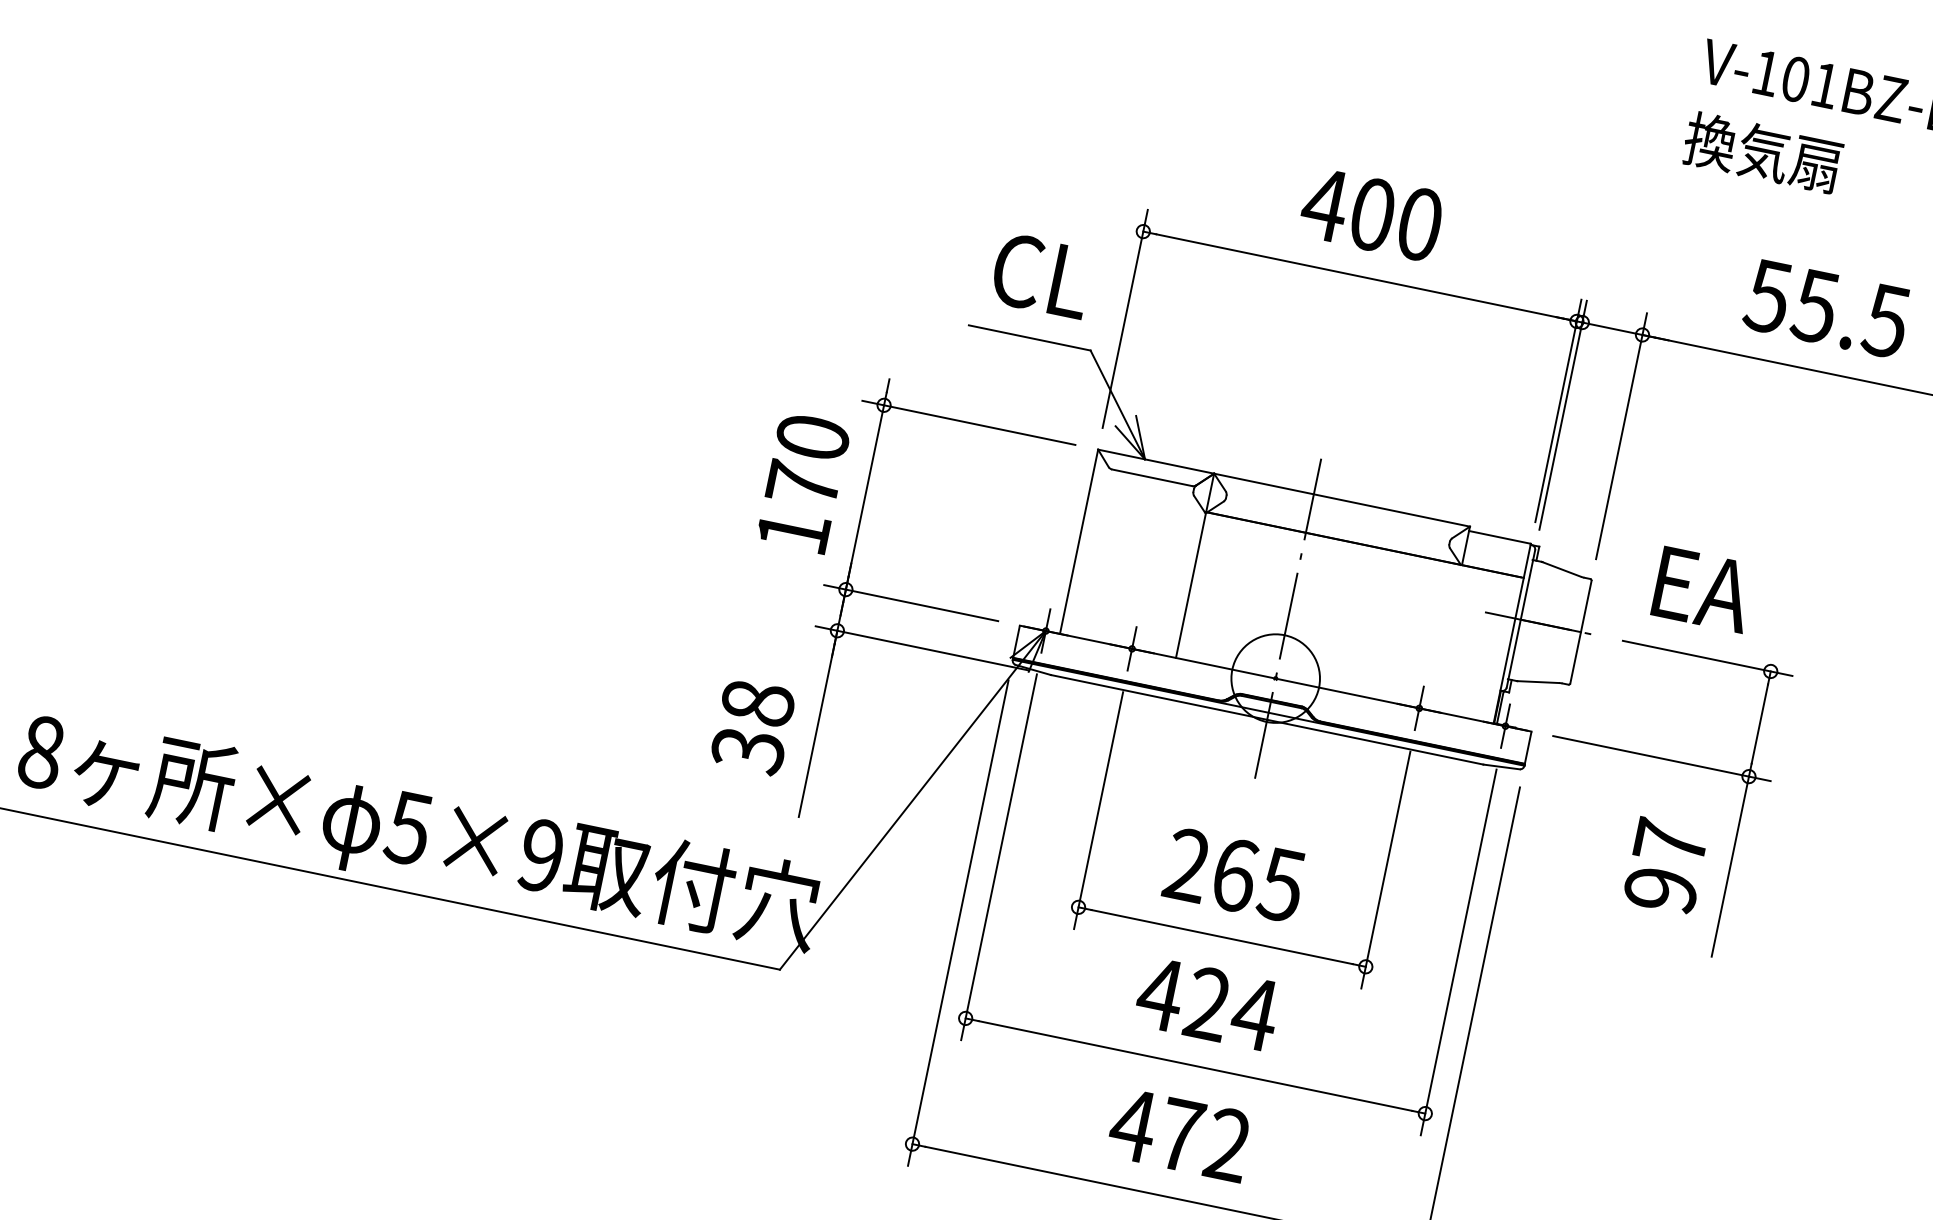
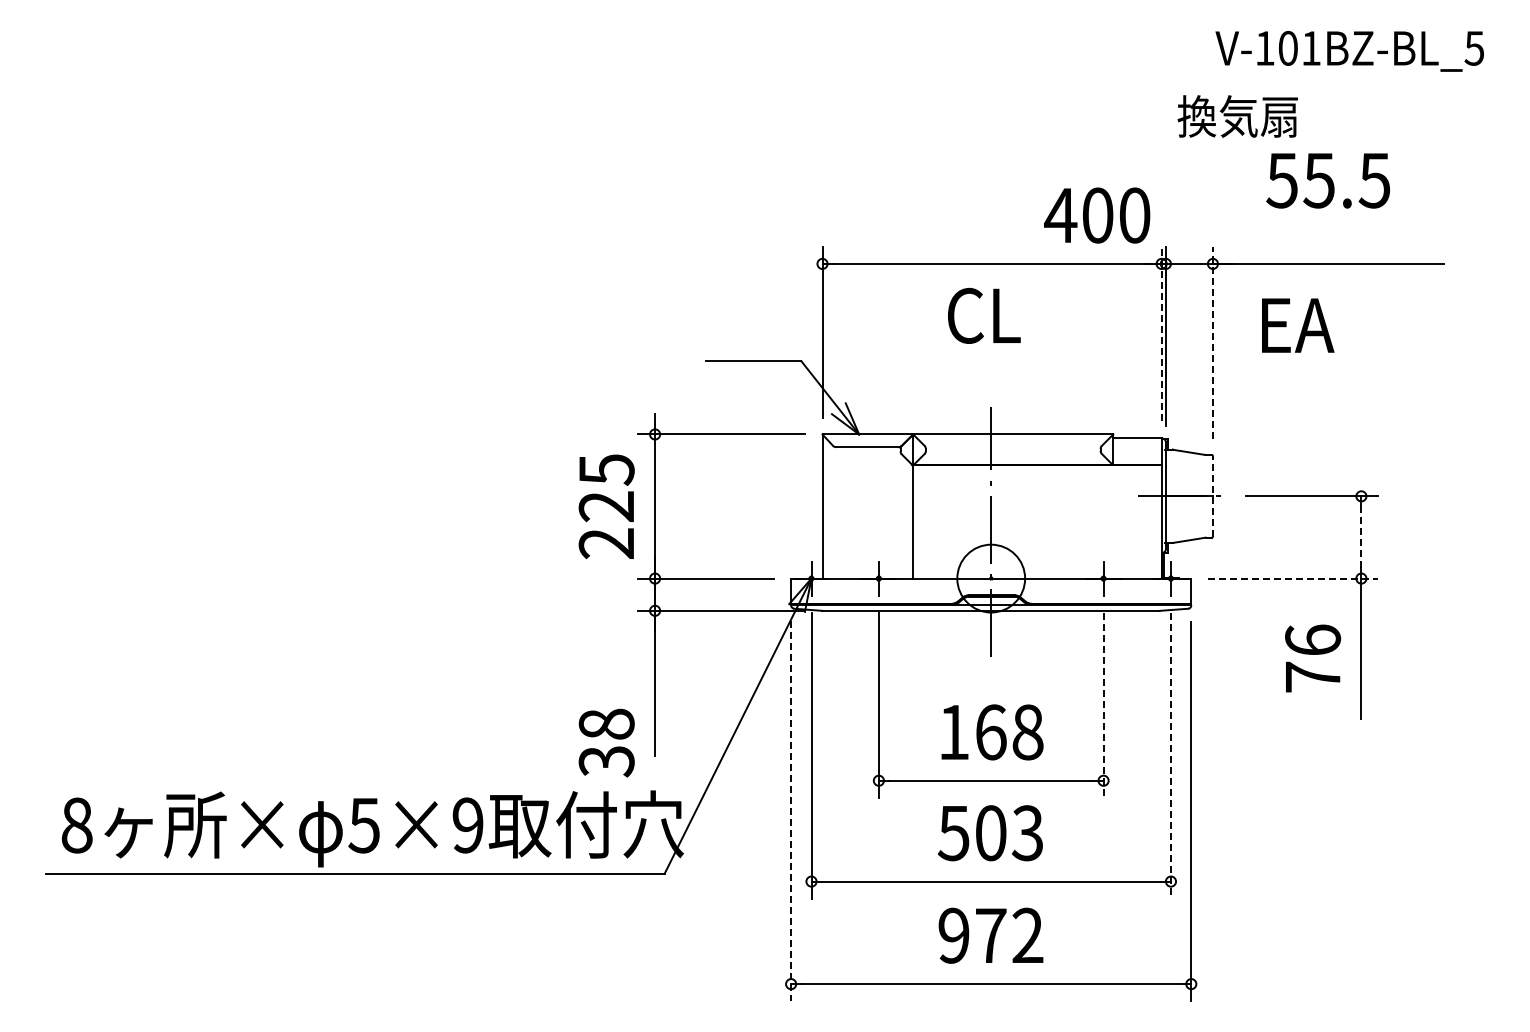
text: (1762, 152) -> (1237, 116), moved
text: (1372, 214) -> (1097, 215), moved
text: (1042, 275) -> (984, 315), moved
text: (1826, 308) -> (1327, 180), moved
line: (1558, 410) -> (1161, 333), solid -> dashed
line: (1621, 435) -> (1212, 342), solid -> dashed
text: (802, 484) -> (606, 506), 170 -> 225
text: (1703, 589) -> (1298, 325), moved
line: (1580, 630) -> (1212, 495), solid -> dashed
line: (1760, 724) -> (1361, 537), solid -> dashed
text: (752, 726) -> (606, 742), moved
line: (1662, 758) -> (1293, 578), solid -> dashed
text: (1666, 866) -> (1313, 658), 97 -> 76
line: (1385, 870) -> (1103, 705), solid -> dashed
text: (1234, 875) -> (990, 732), 265 -> 168
line: (958, 923) -> (791, 811), solid -> dashed
line: (1457, 953) -> (1170, 756), solid -> dashed
text: (1207, 1004) -> (990, 833), 424 -> 503
text: (1132, 1124) -> (953, 935), 472 -> 972

